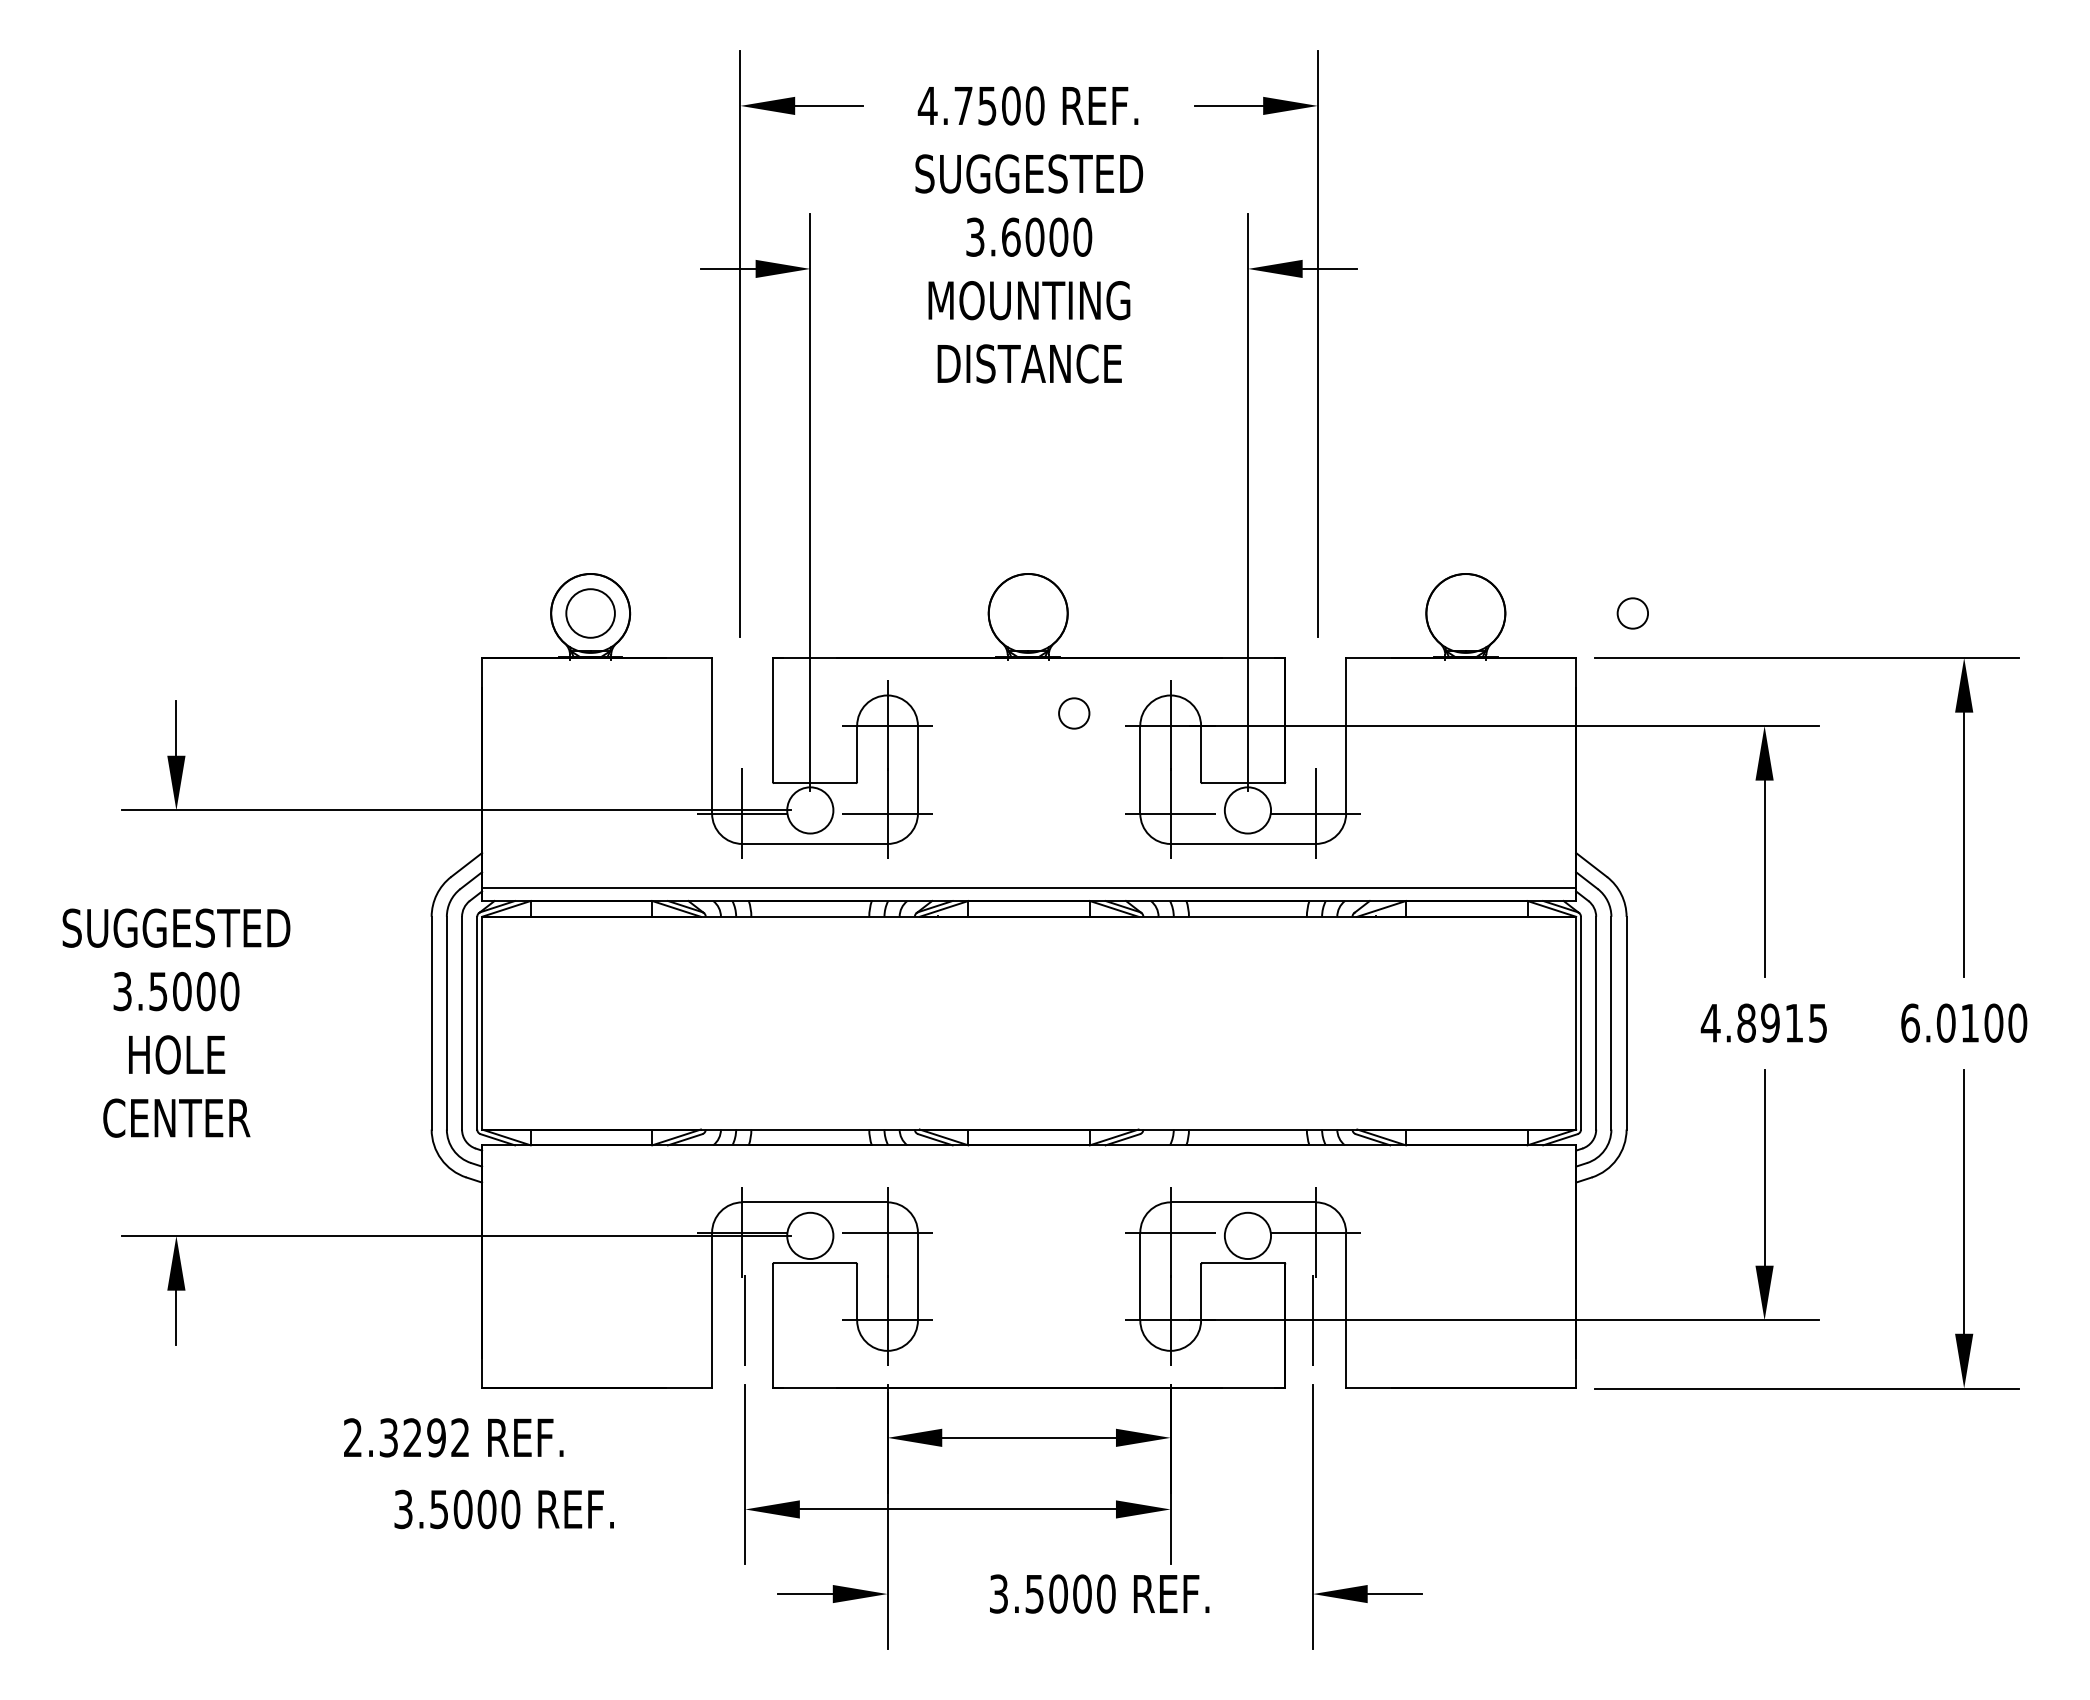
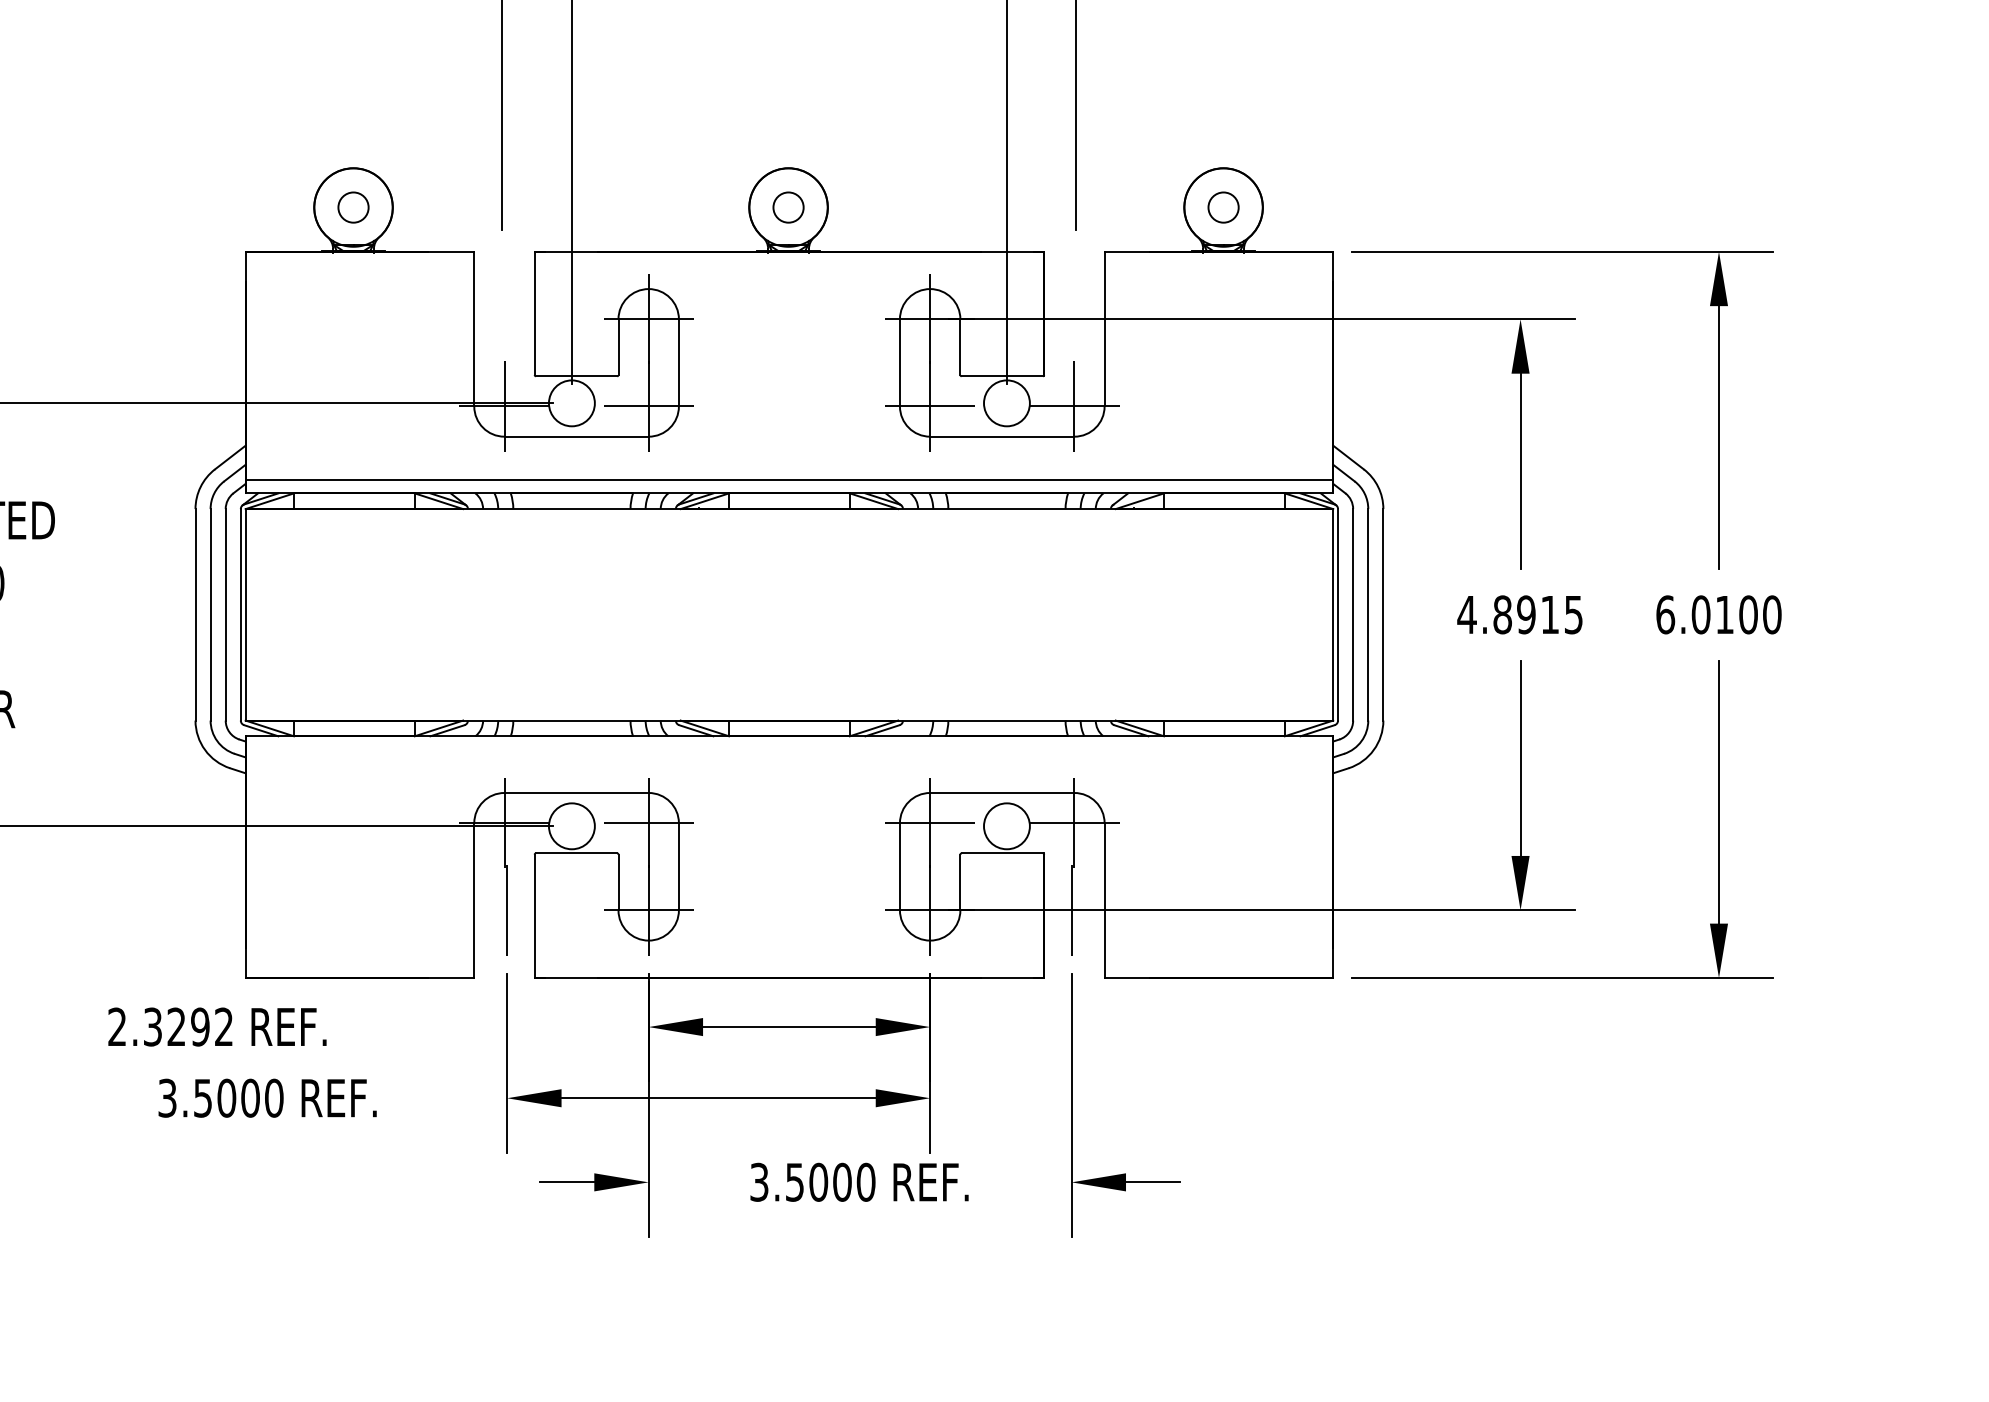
circle: (590, 613) -> (353, 207), size x0.62
circle: (1632, 613) -> (1223, 207), moved
circle: (1074, 713) -> (788, 207), moved

